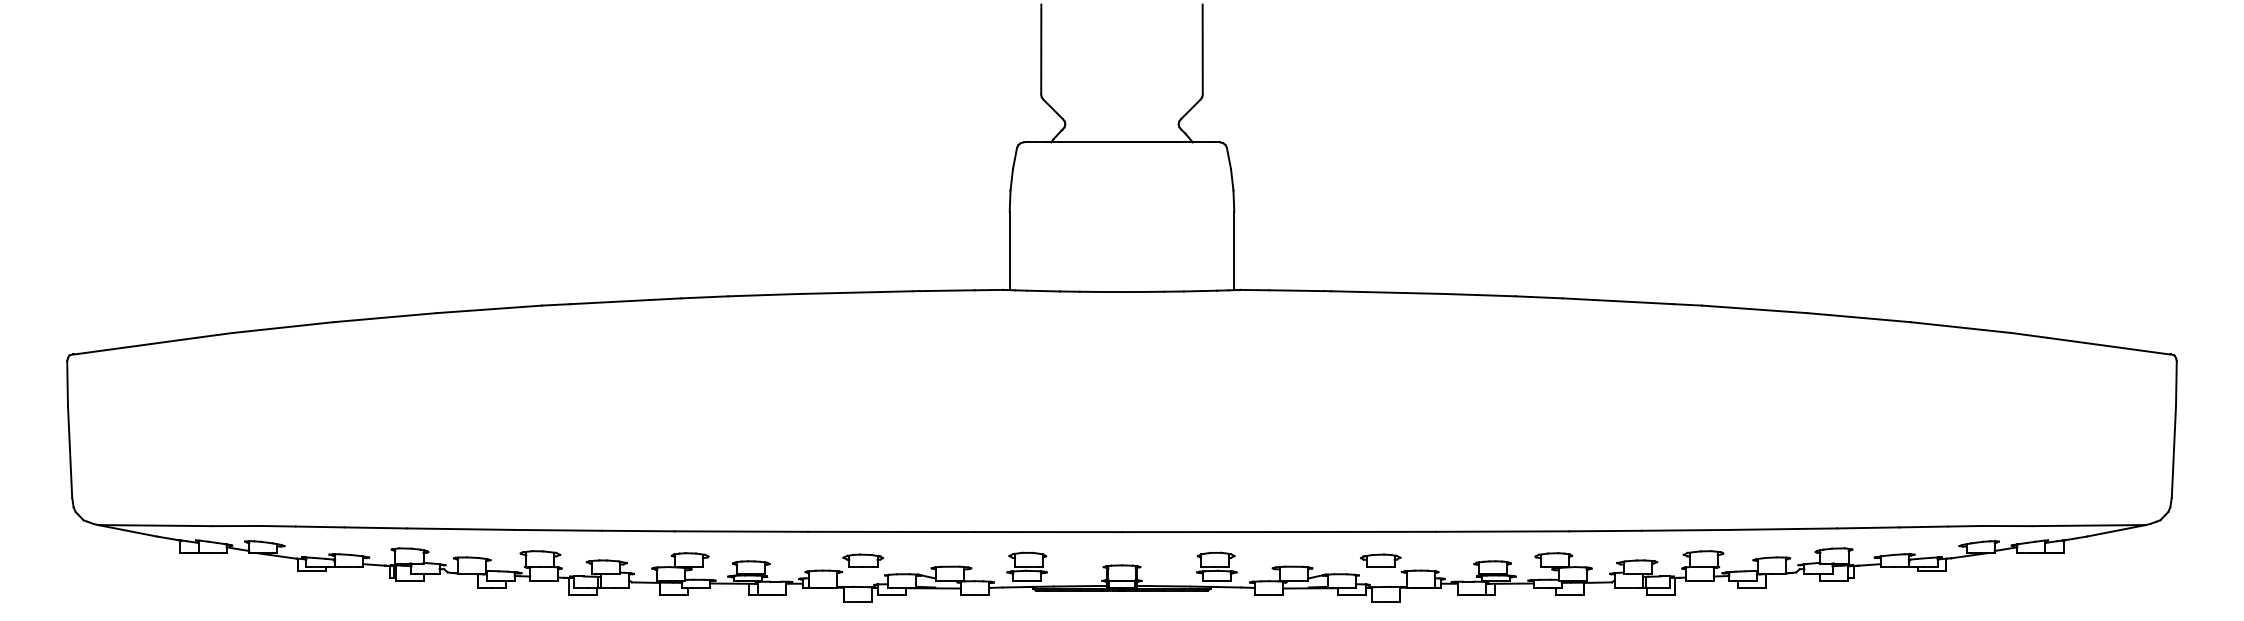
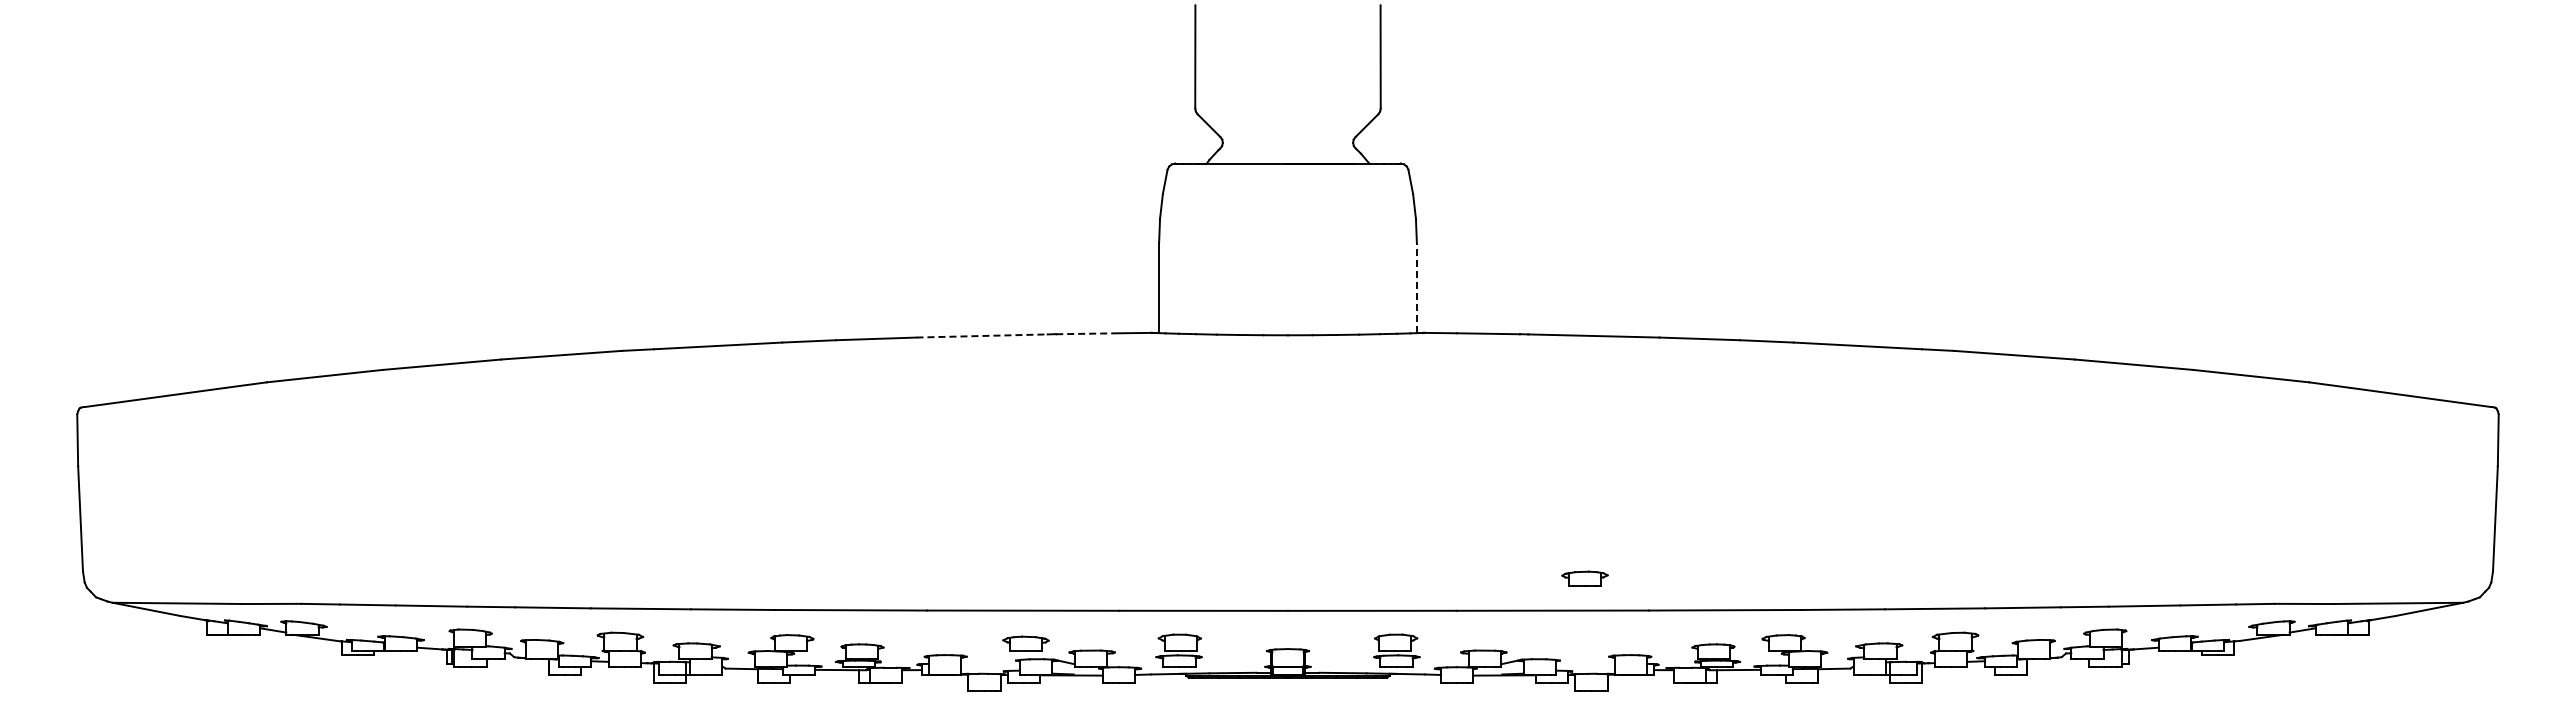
line: (1233, 251) -> (1416, 288), solid -> dashed
line: (948, 290) -> (1088, 333), solid -> dashed
line: (855, 292) -> (982, 335), solid -> dashed
part: (862, 560) -> (1025, 643), moved
part: (1380, 560) -> (1584, 578), moved

